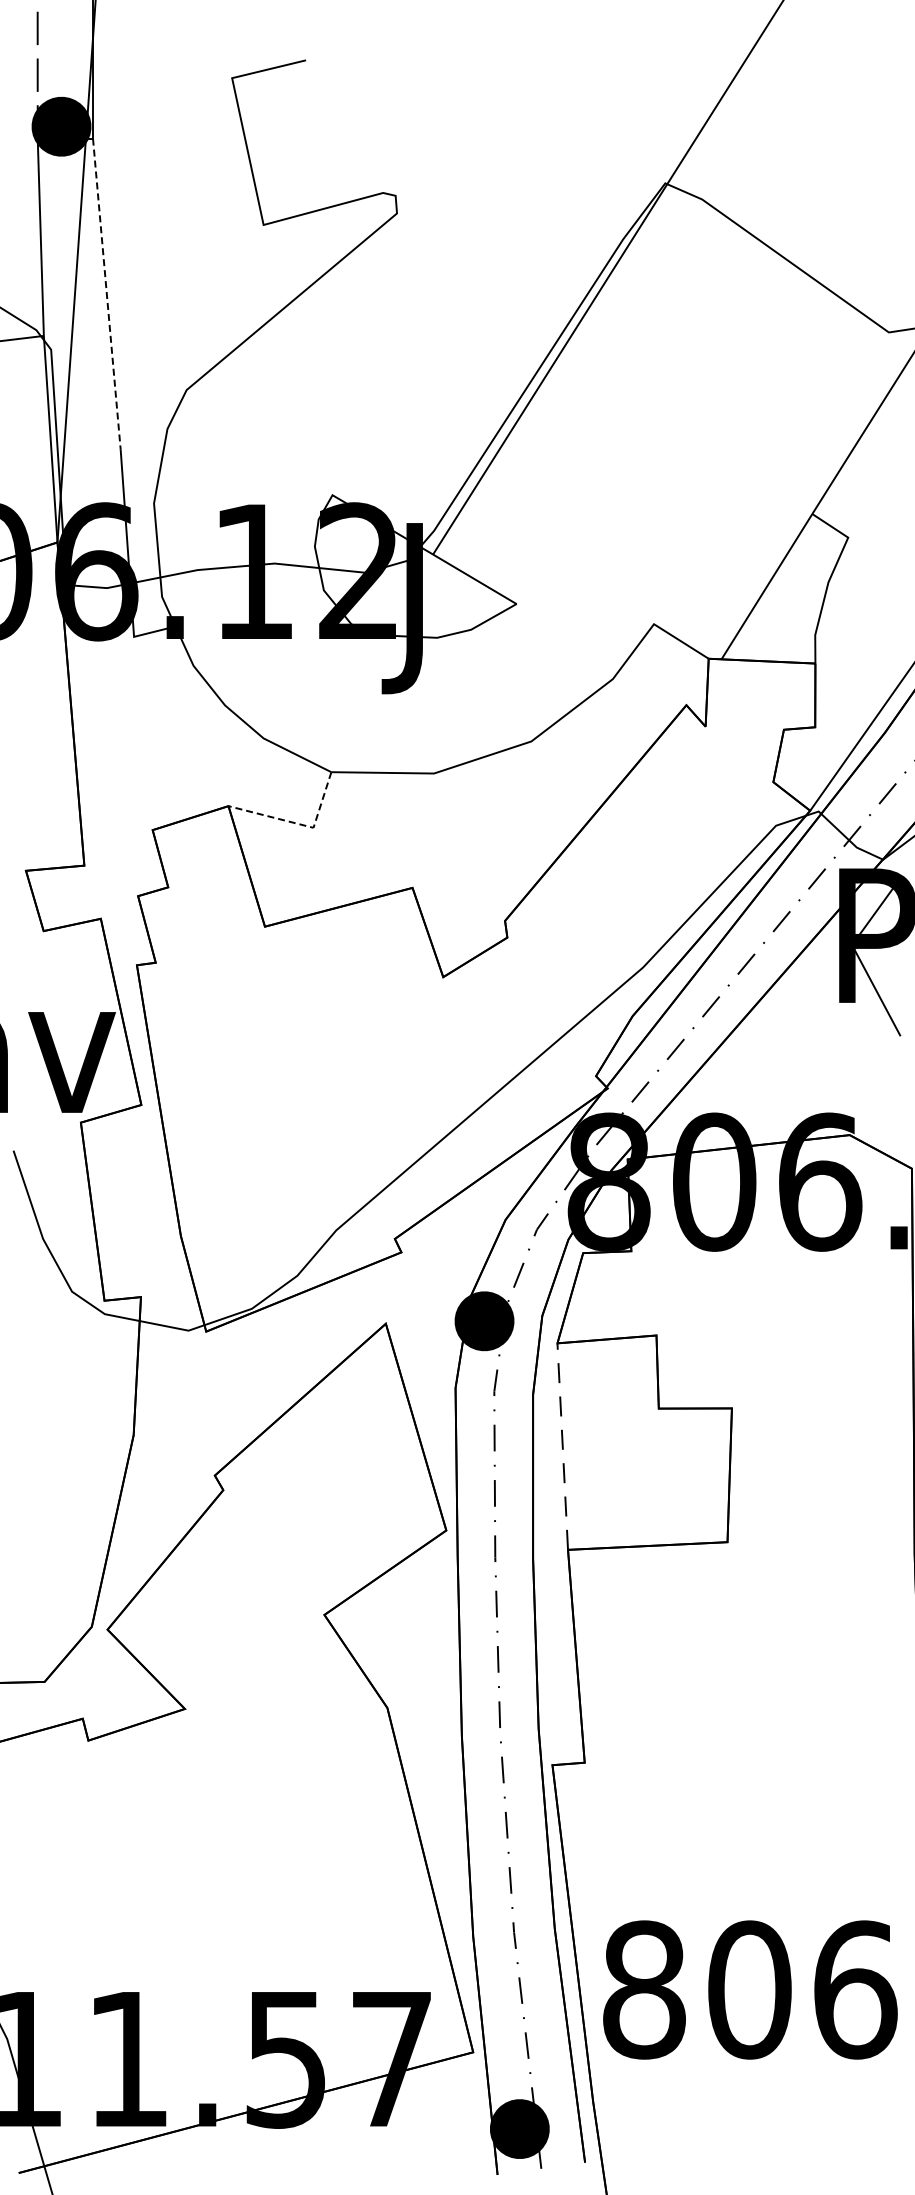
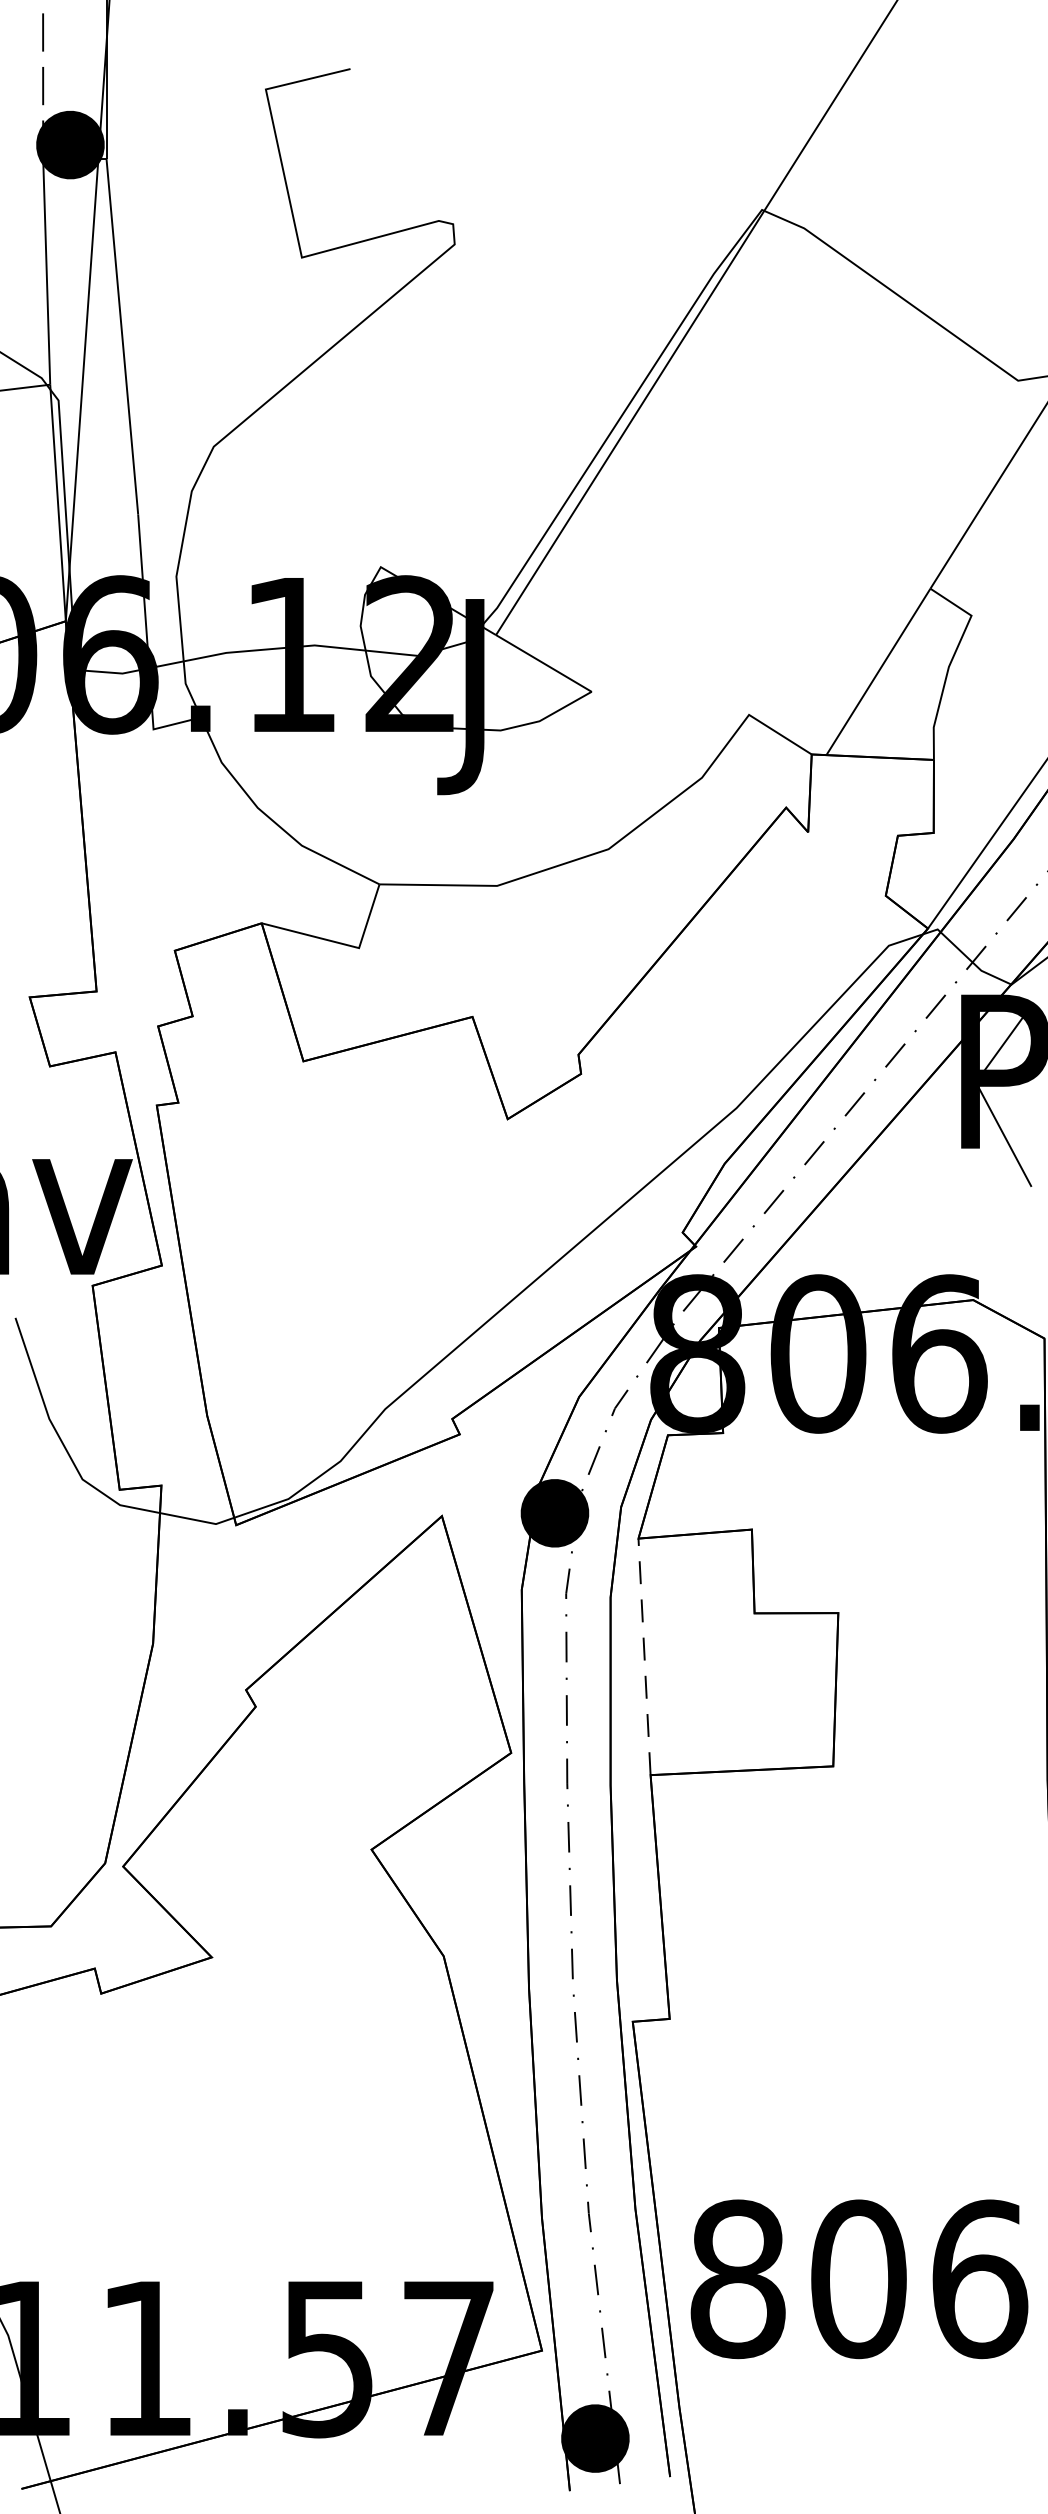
line: (106, 293) -> (121, 336), dashed -> solid
line: (300, 824) -> (344, 944), dashed -> solid

